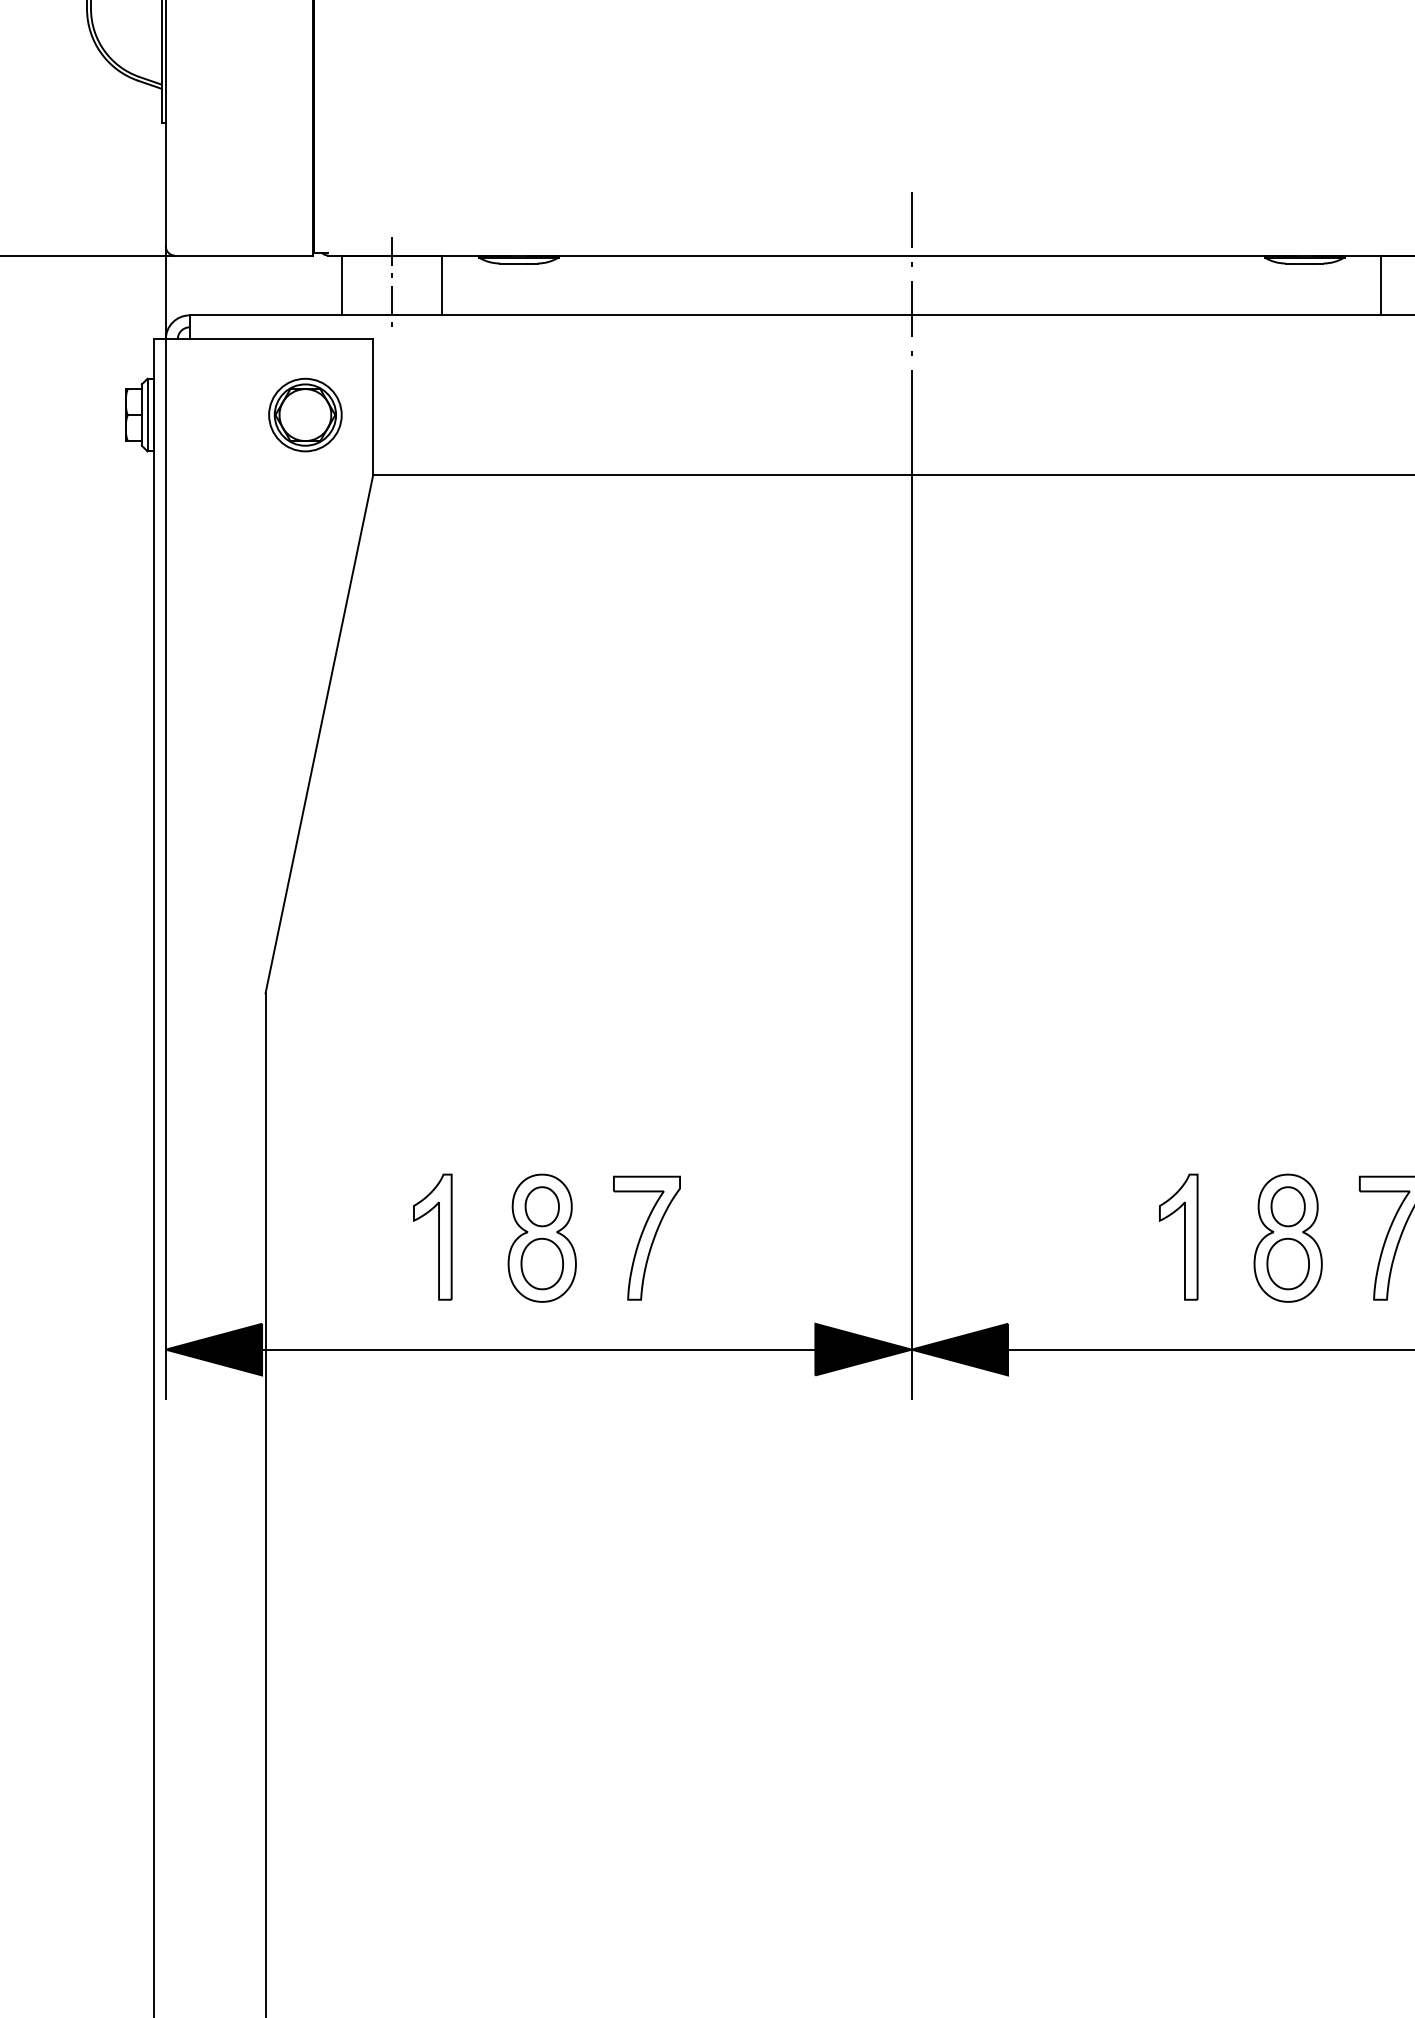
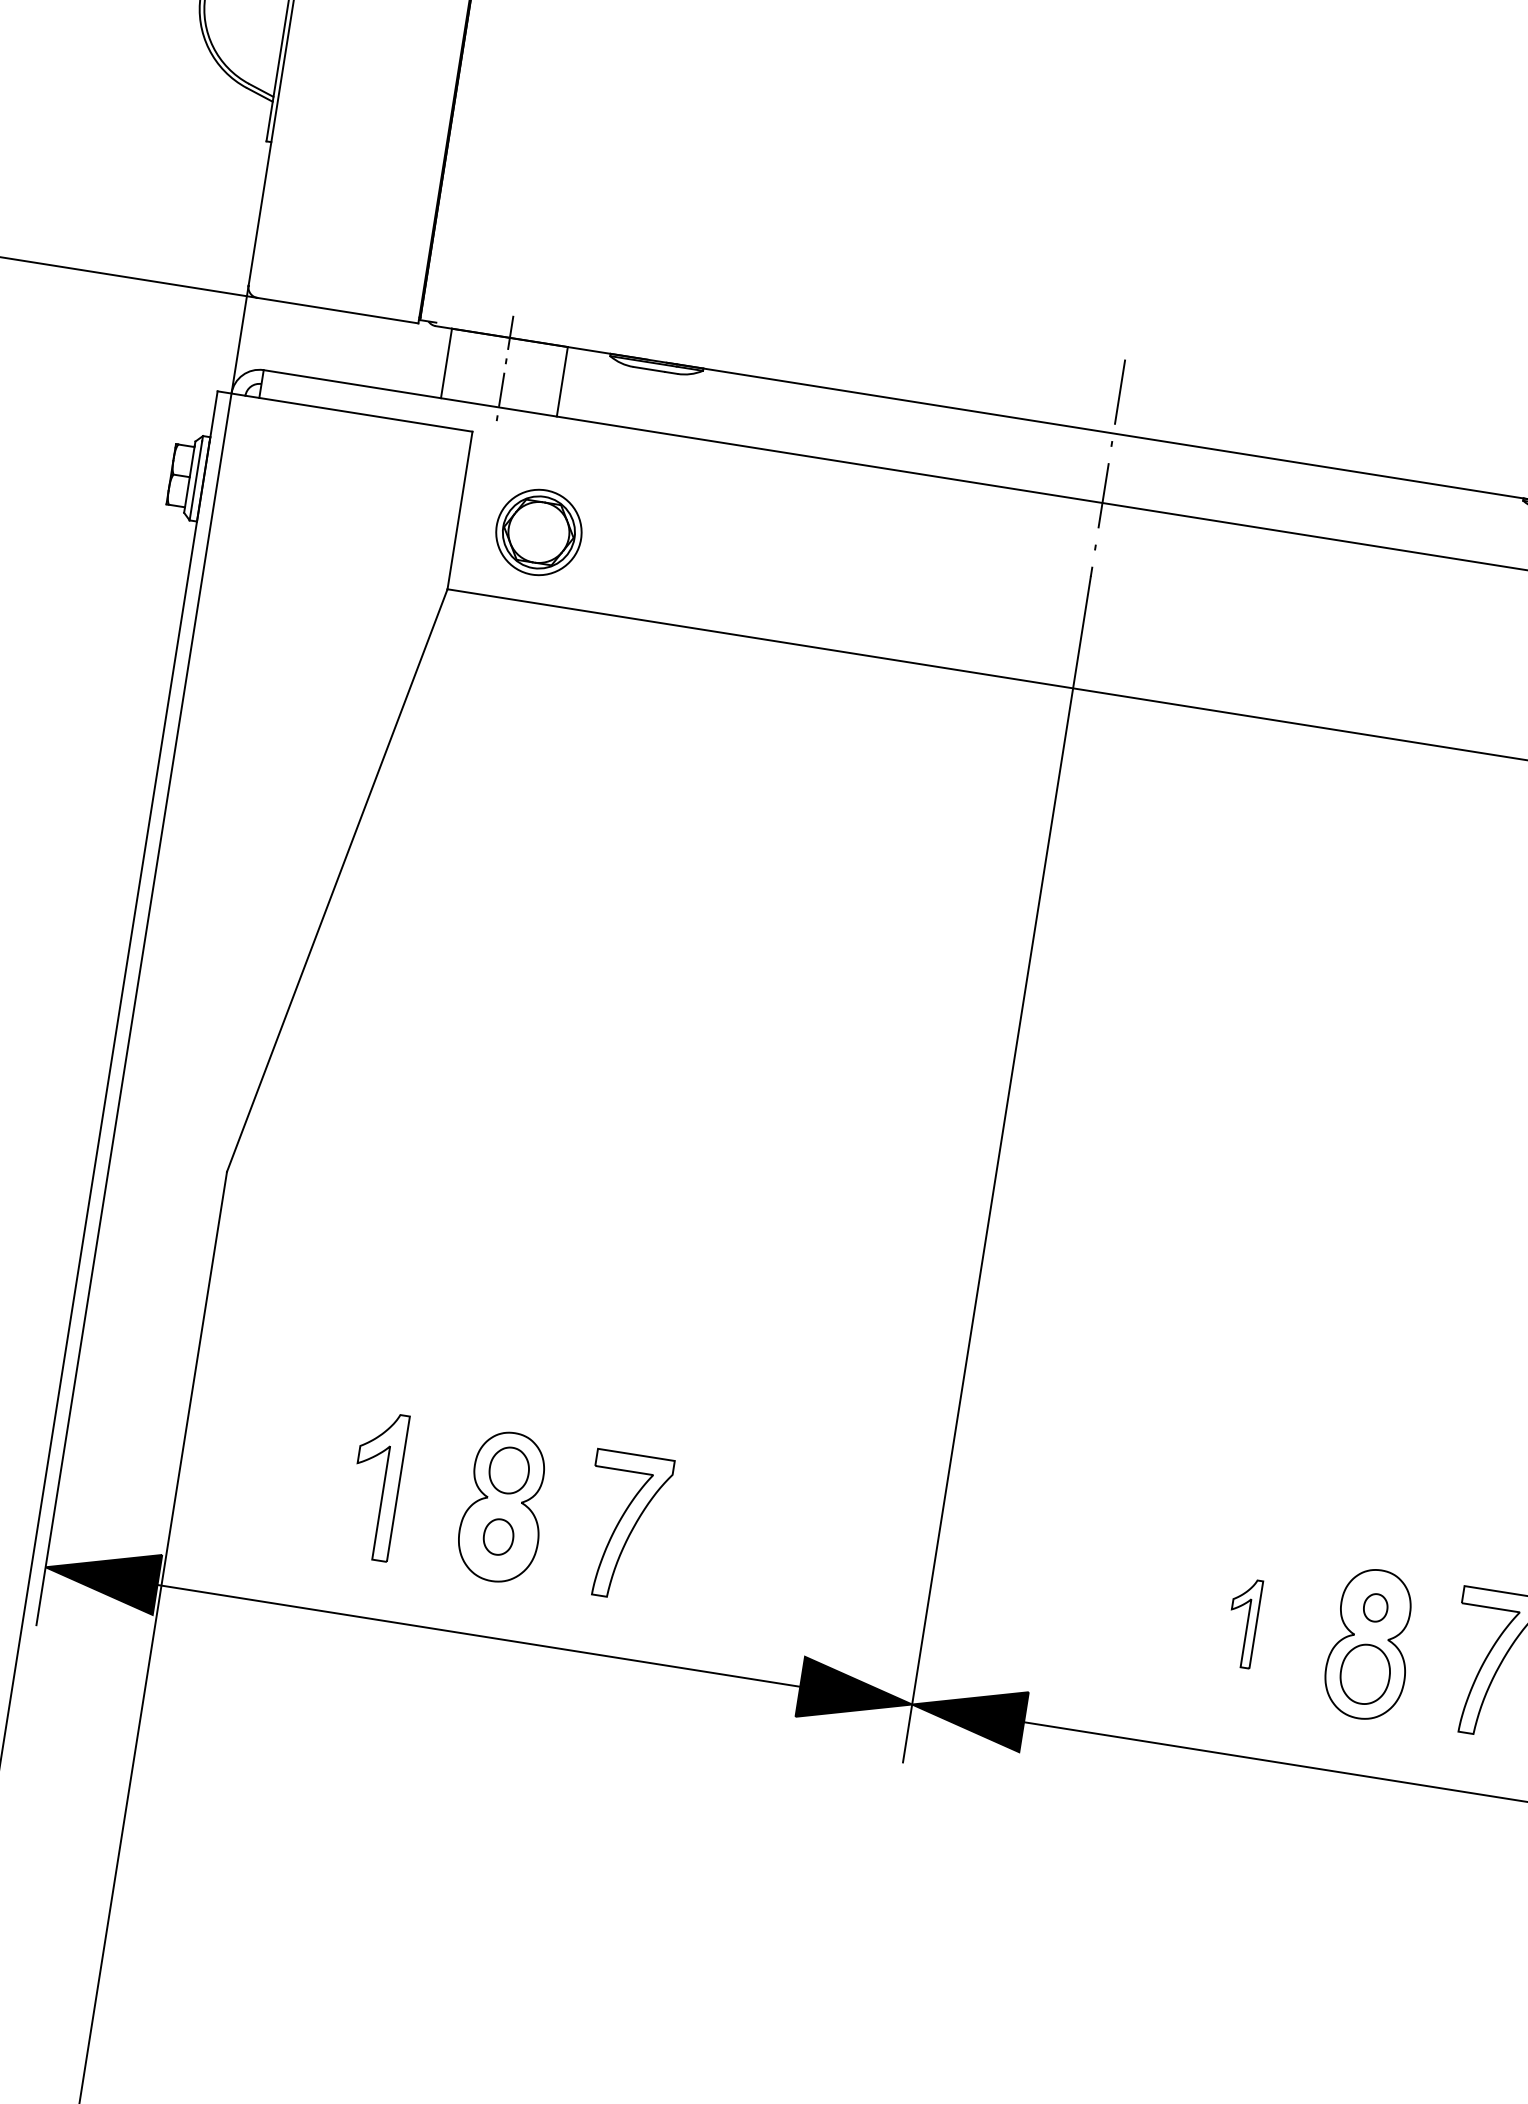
part: (305, 414) -> (539, 531), moved
part: (1287, 1206) -> (1375, 1607), size x0.6
part: (1178, 1236) -> (1242, 1622), size x0.6
part: (541, 1263) -> (497, 1536), size x0.6

